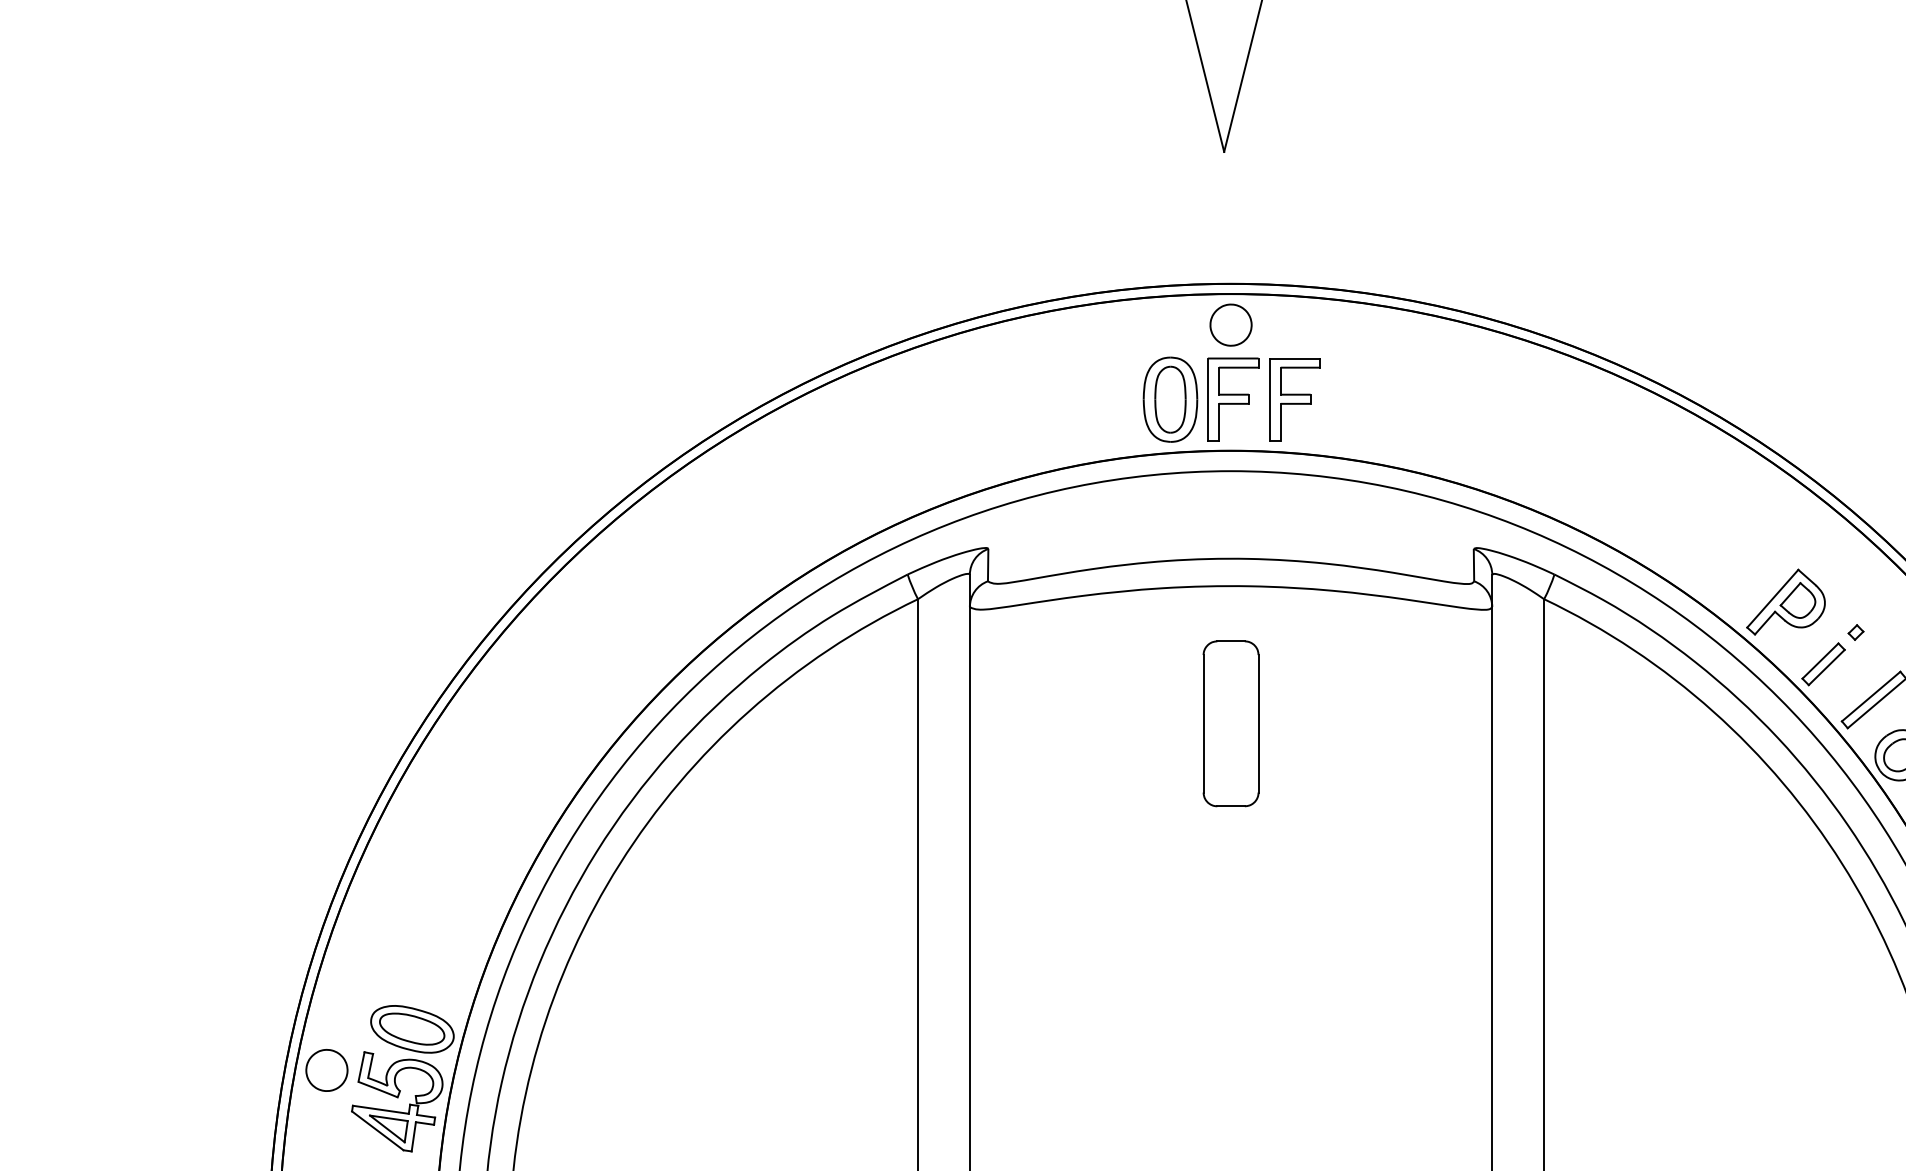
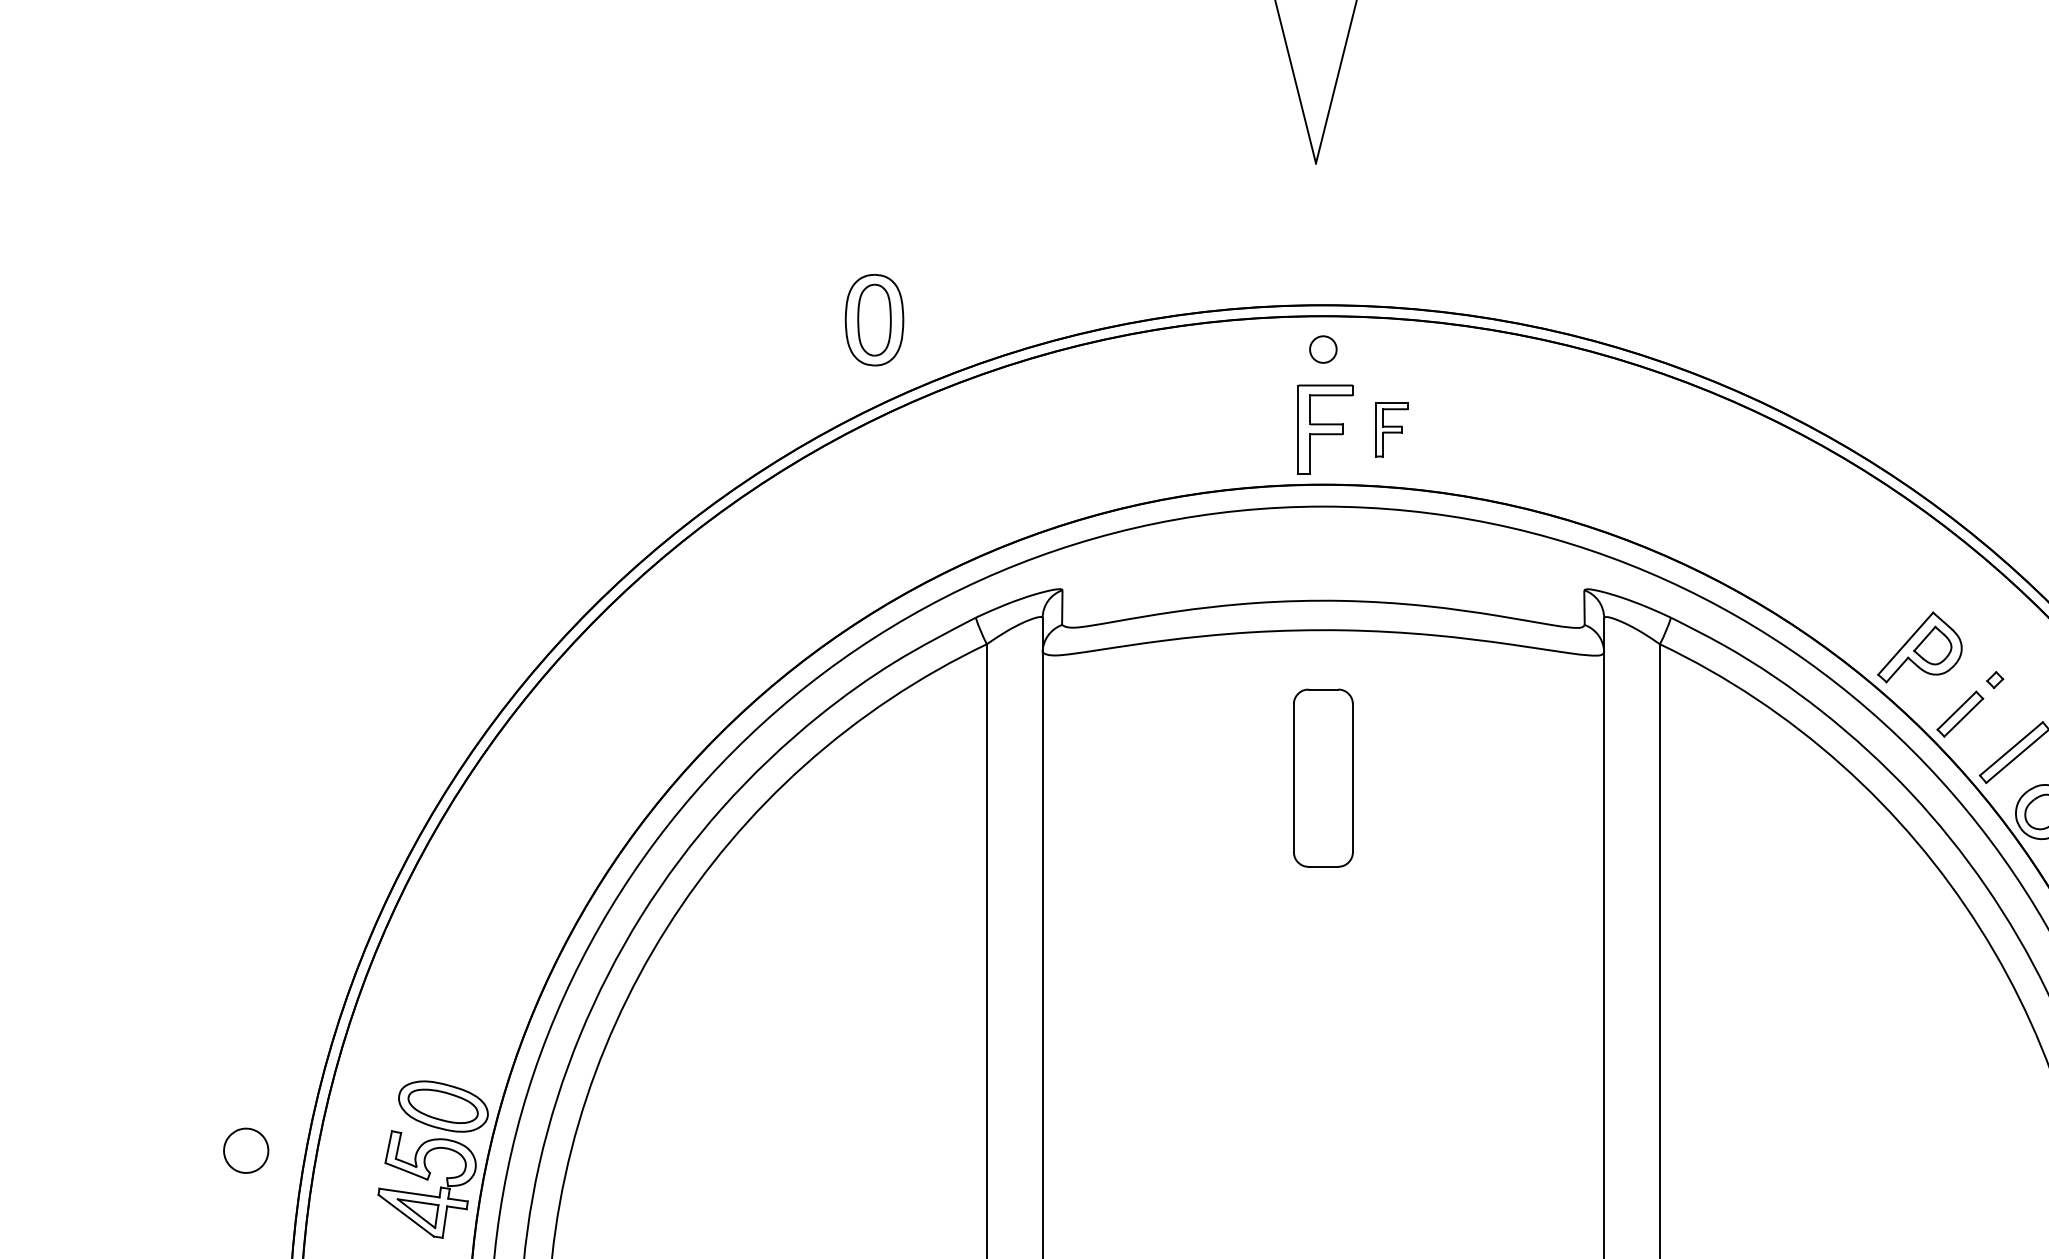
part: (1230, 324) -> (1322, 348), size x0.6
part: (1170, 399) -> (874, 319), moved
part: (1294, 399) -> (1391, 429), size x0.6
part: (326, 1070) -> (245, 1150), moved

